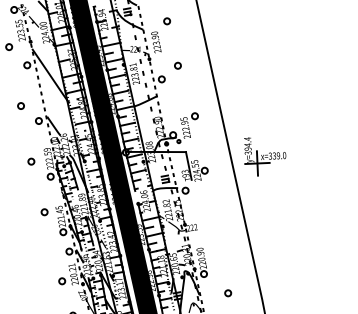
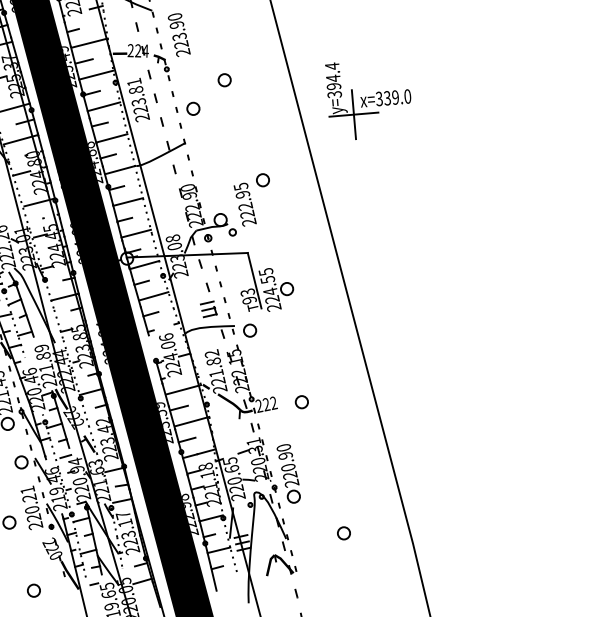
part: (265, 156) -> (369, 99), moved
circle: (209, 227) -> (301, 402), added

